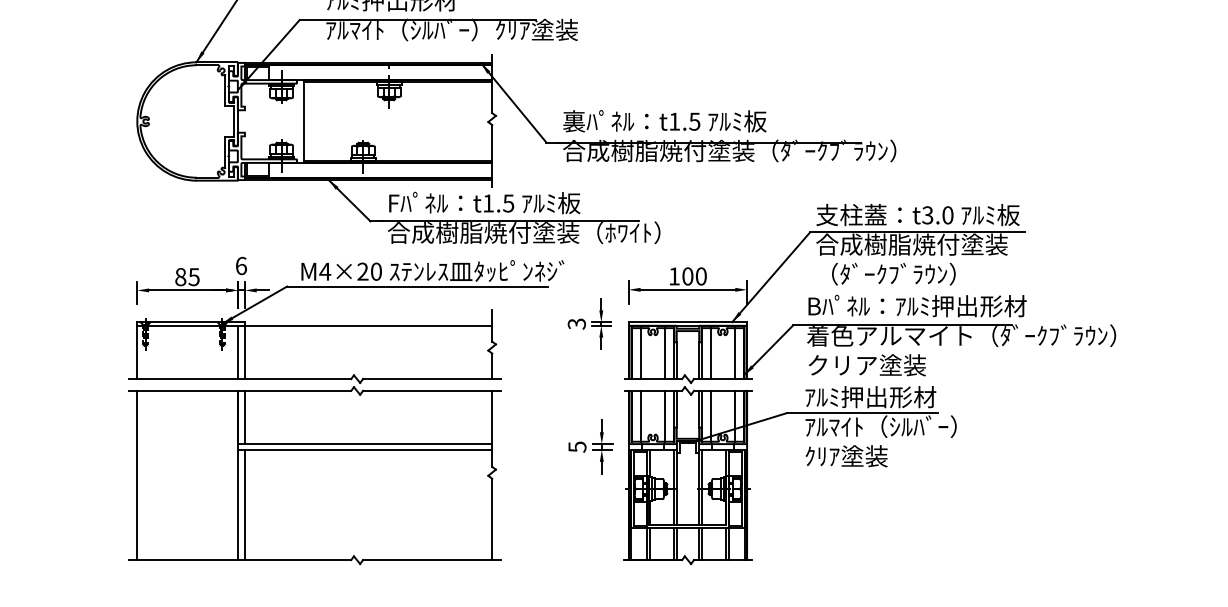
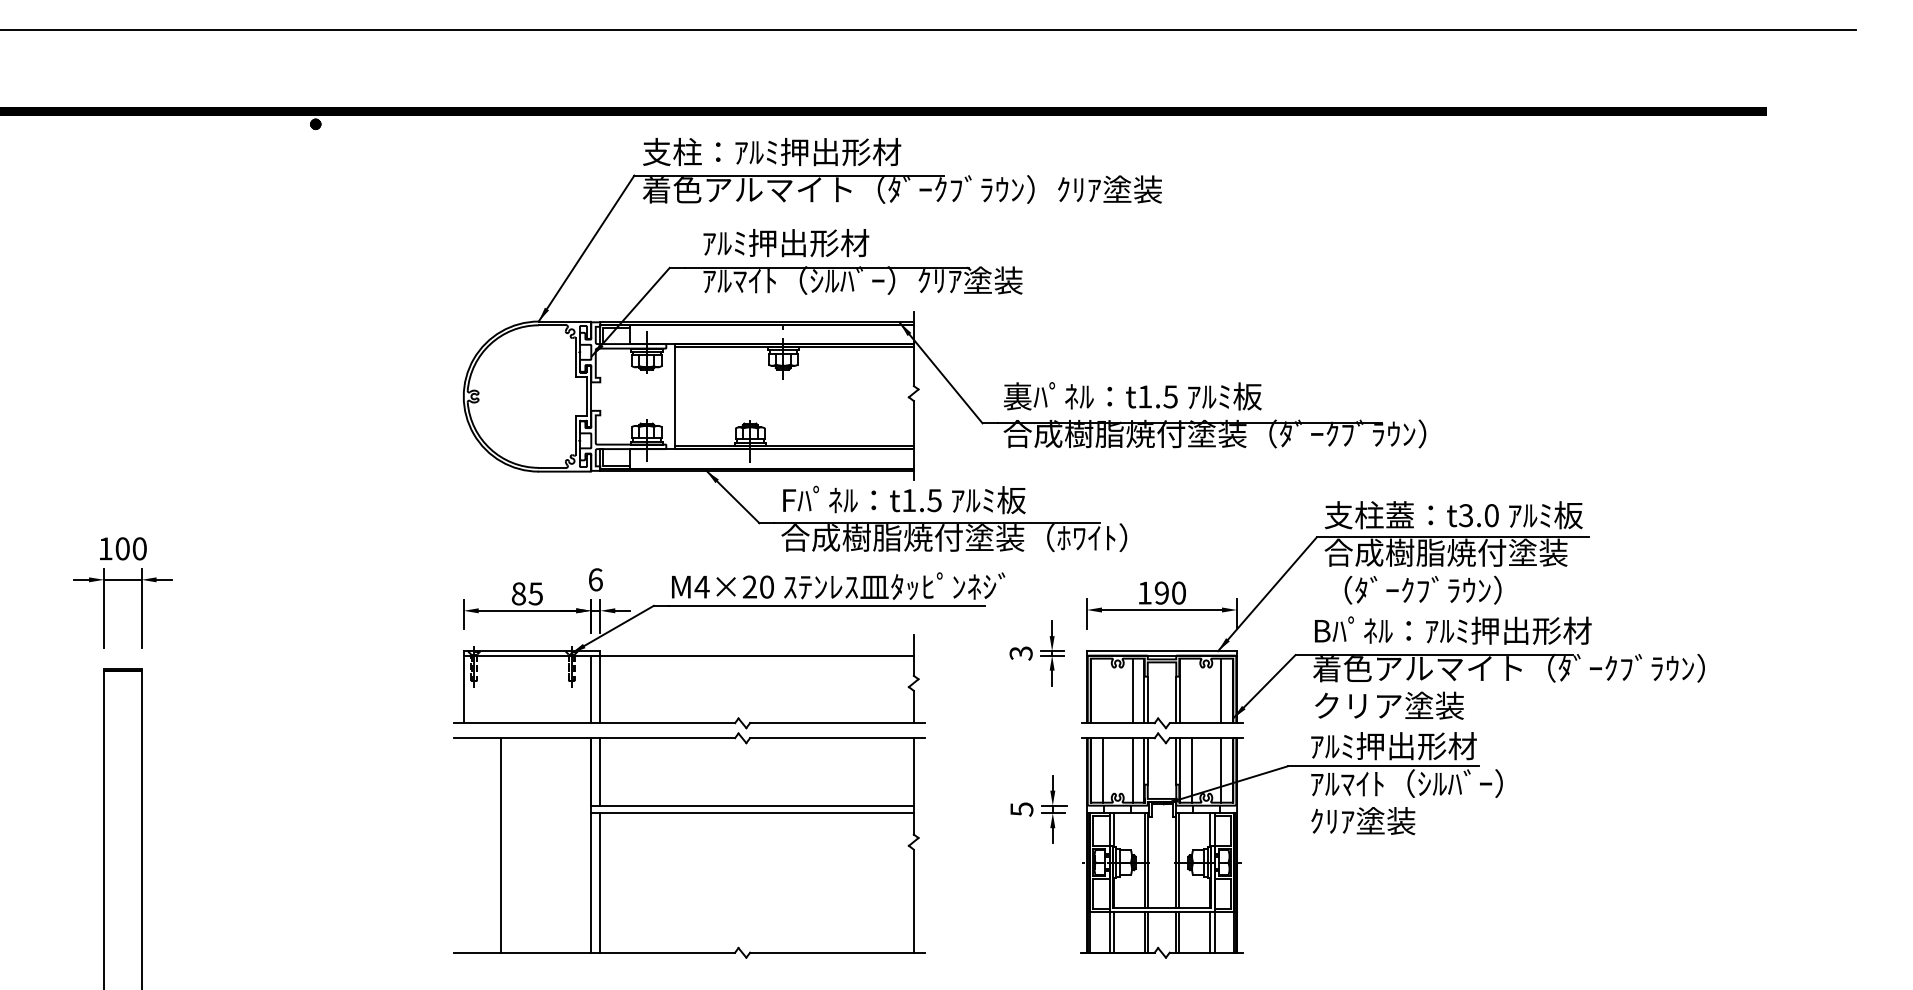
text: (687, 275) -> (1161, 592), 100 -> 190
line: (641, 353) -> (1102, 690), removed
line: (711, 353) -> (1191, 690), removed
line: (137, 475) -> (500, 845), moved

